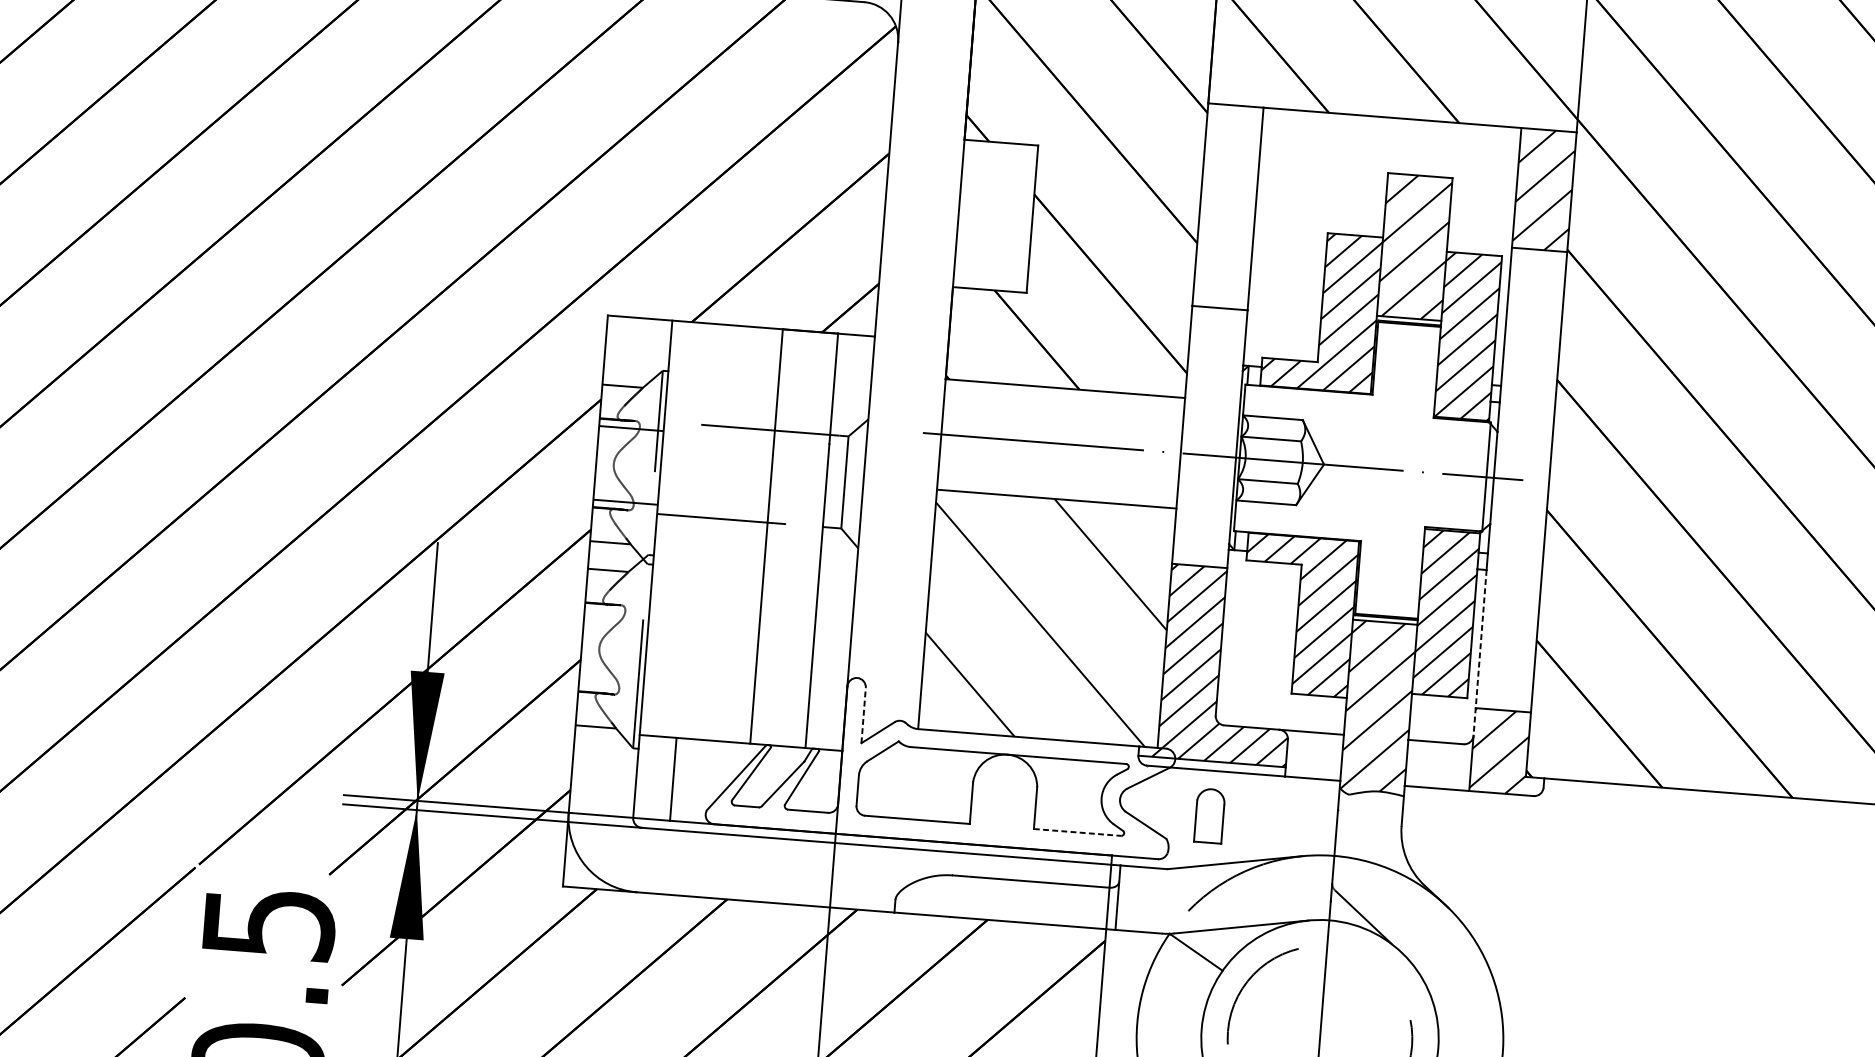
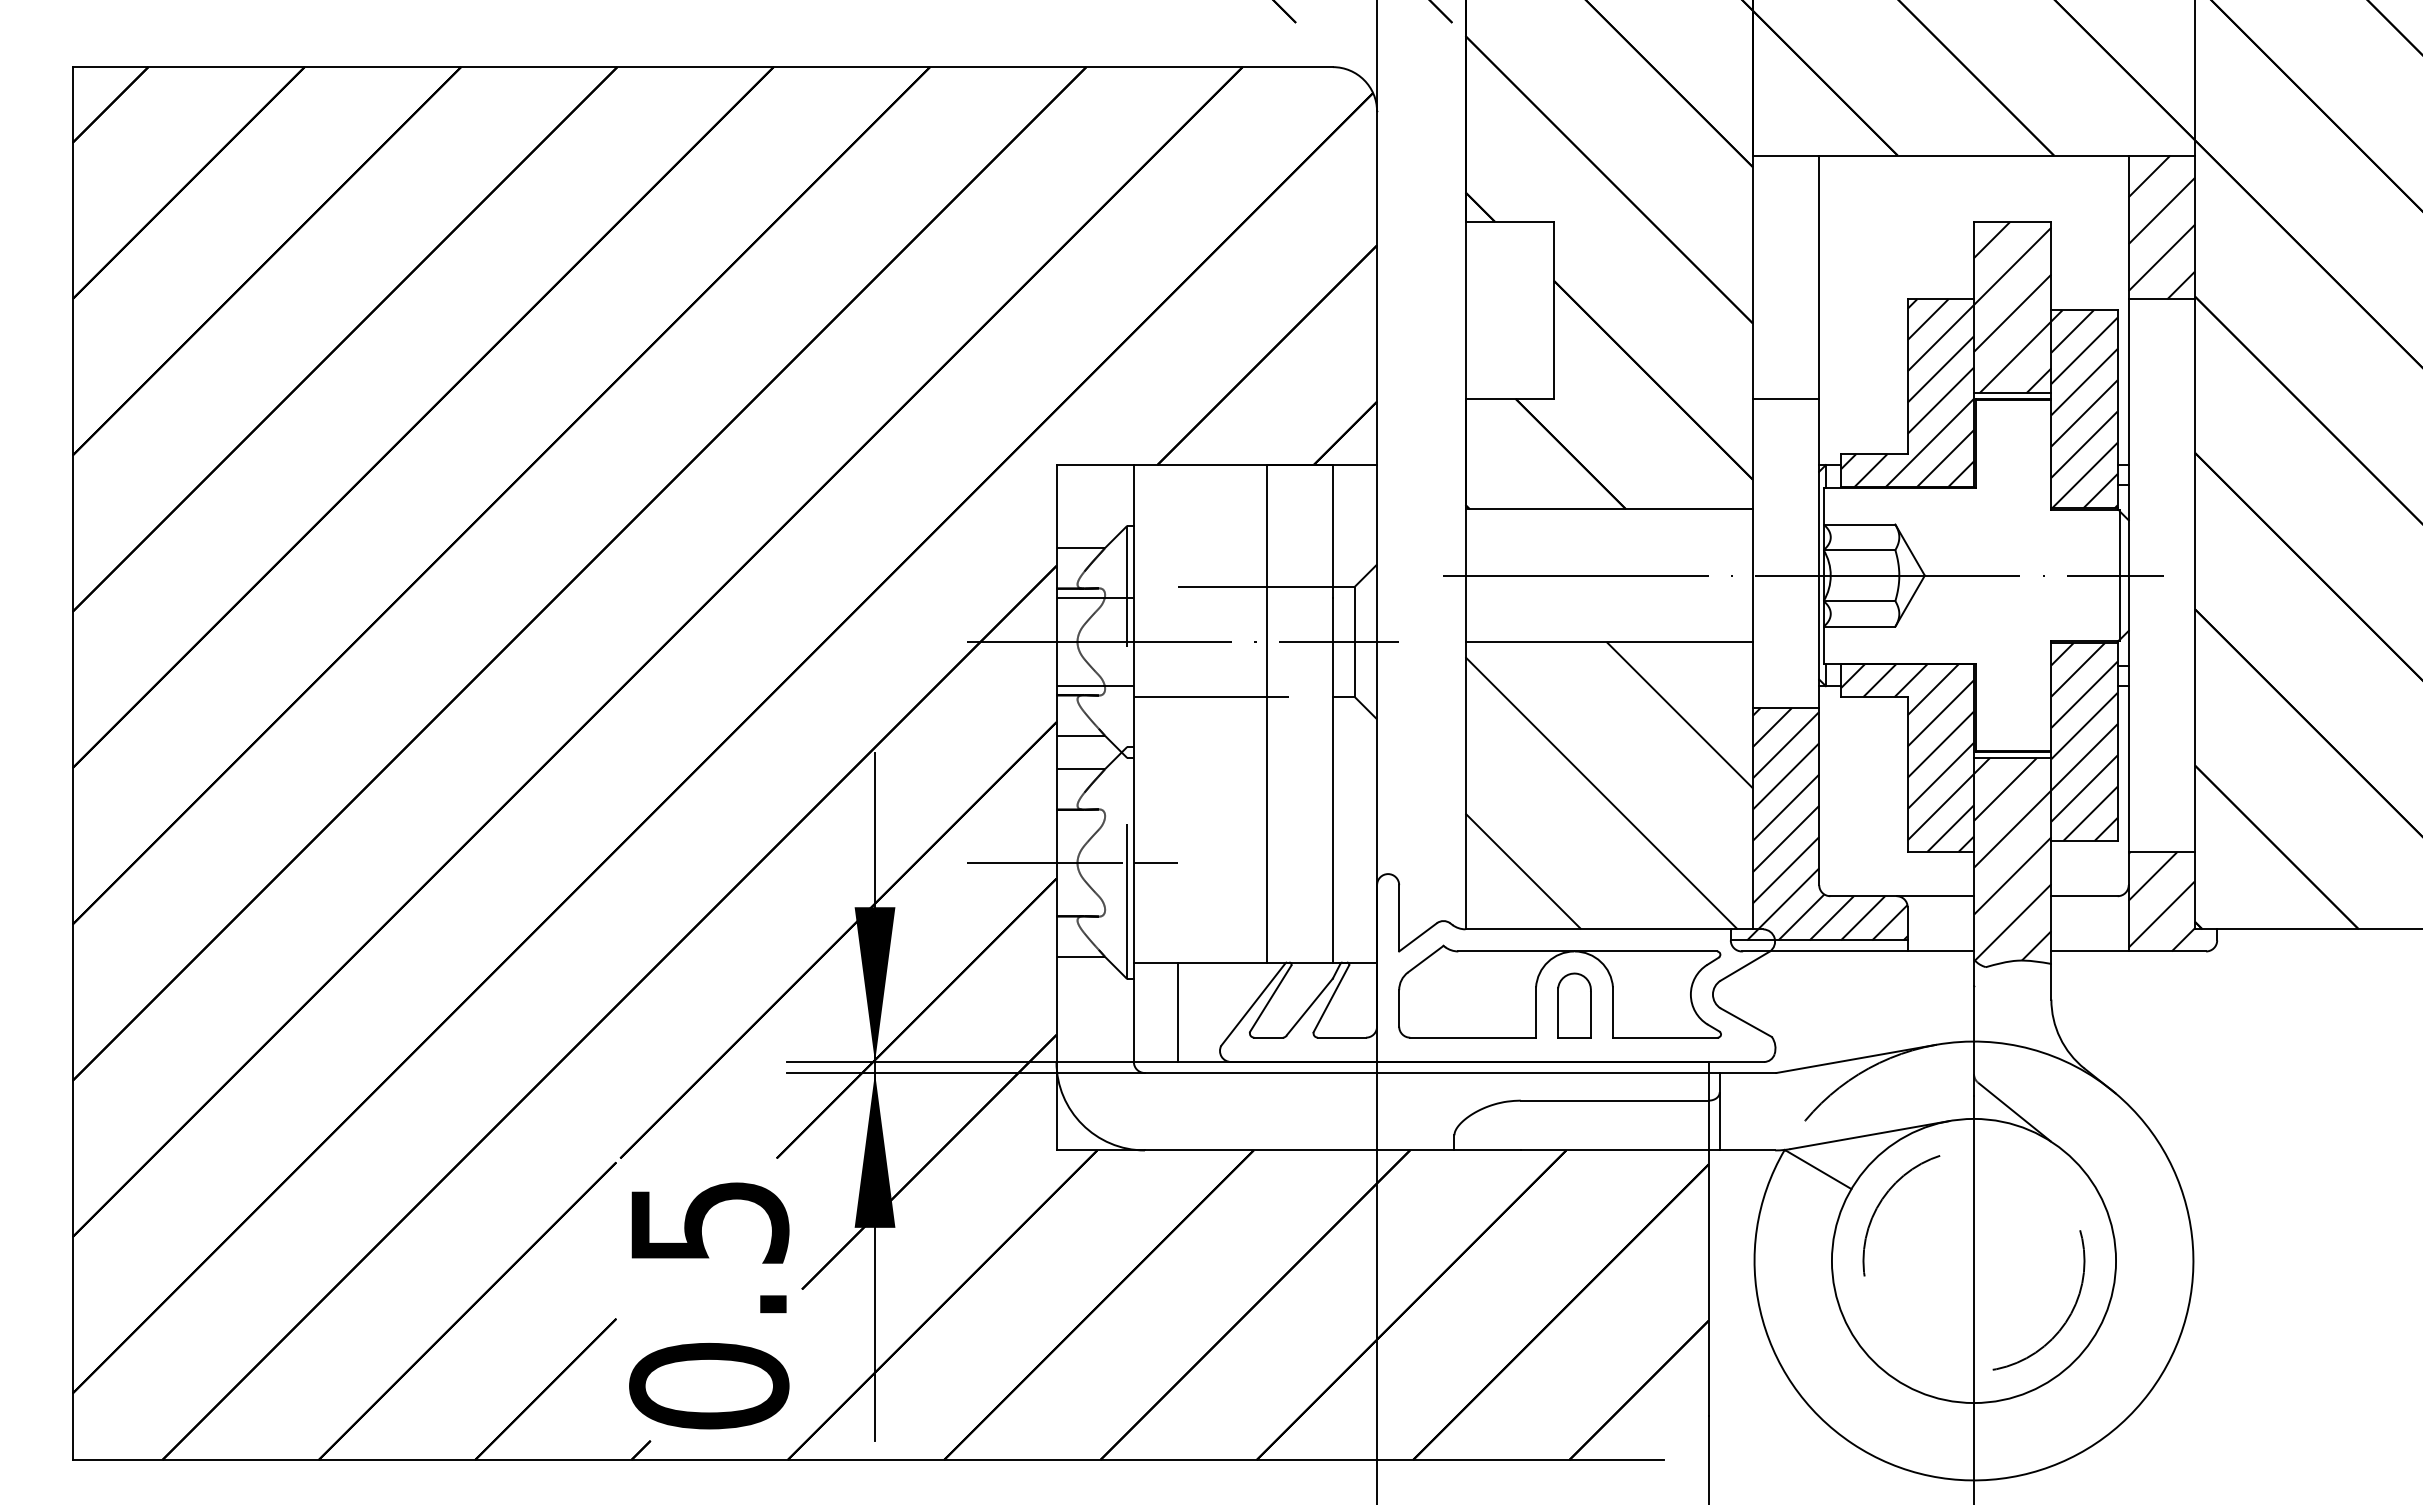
line: (701, 470) -> (1182, 641), added
line: (571, 646) -> (1044, 863), added
line: (664, 653) -> (1155, 863), added
line: (1479, 653) -> (2128, 786), dashed -> solid
line: (863, 714) -> (1399, 917), dashed -> solid
part: (1209, 815) -> (1574, 1005), moved
line: (1077, 832) -> (1665, 1037), dashed -> solid

